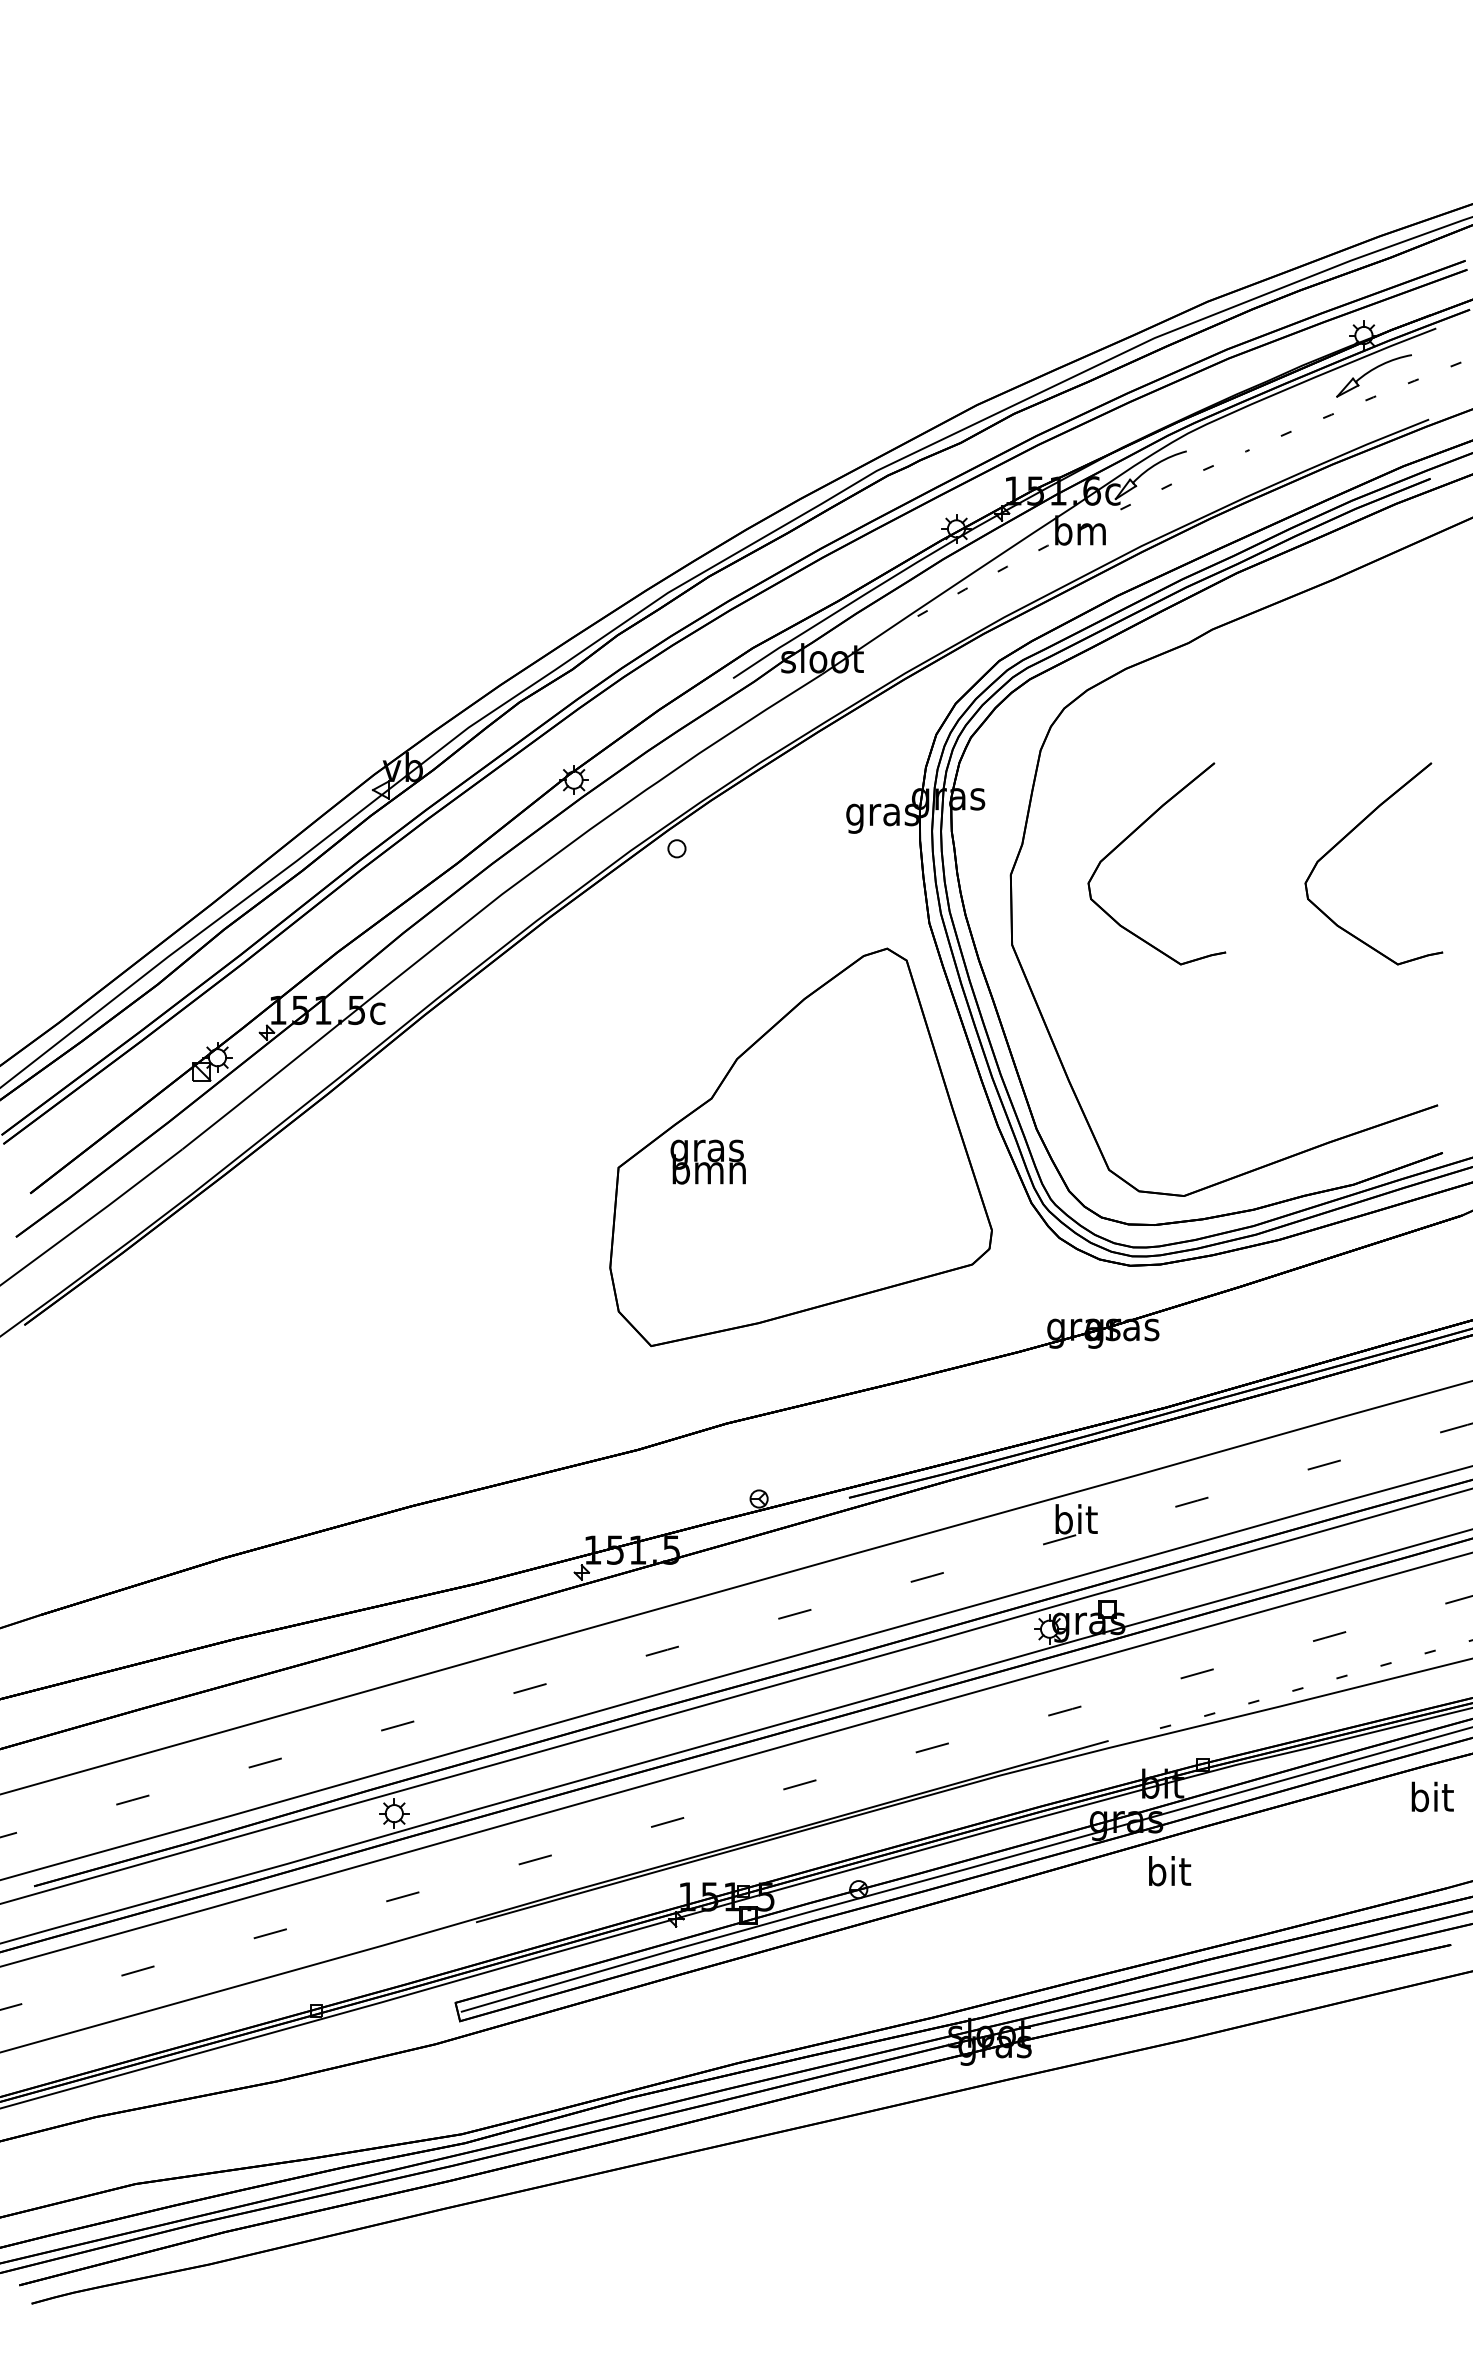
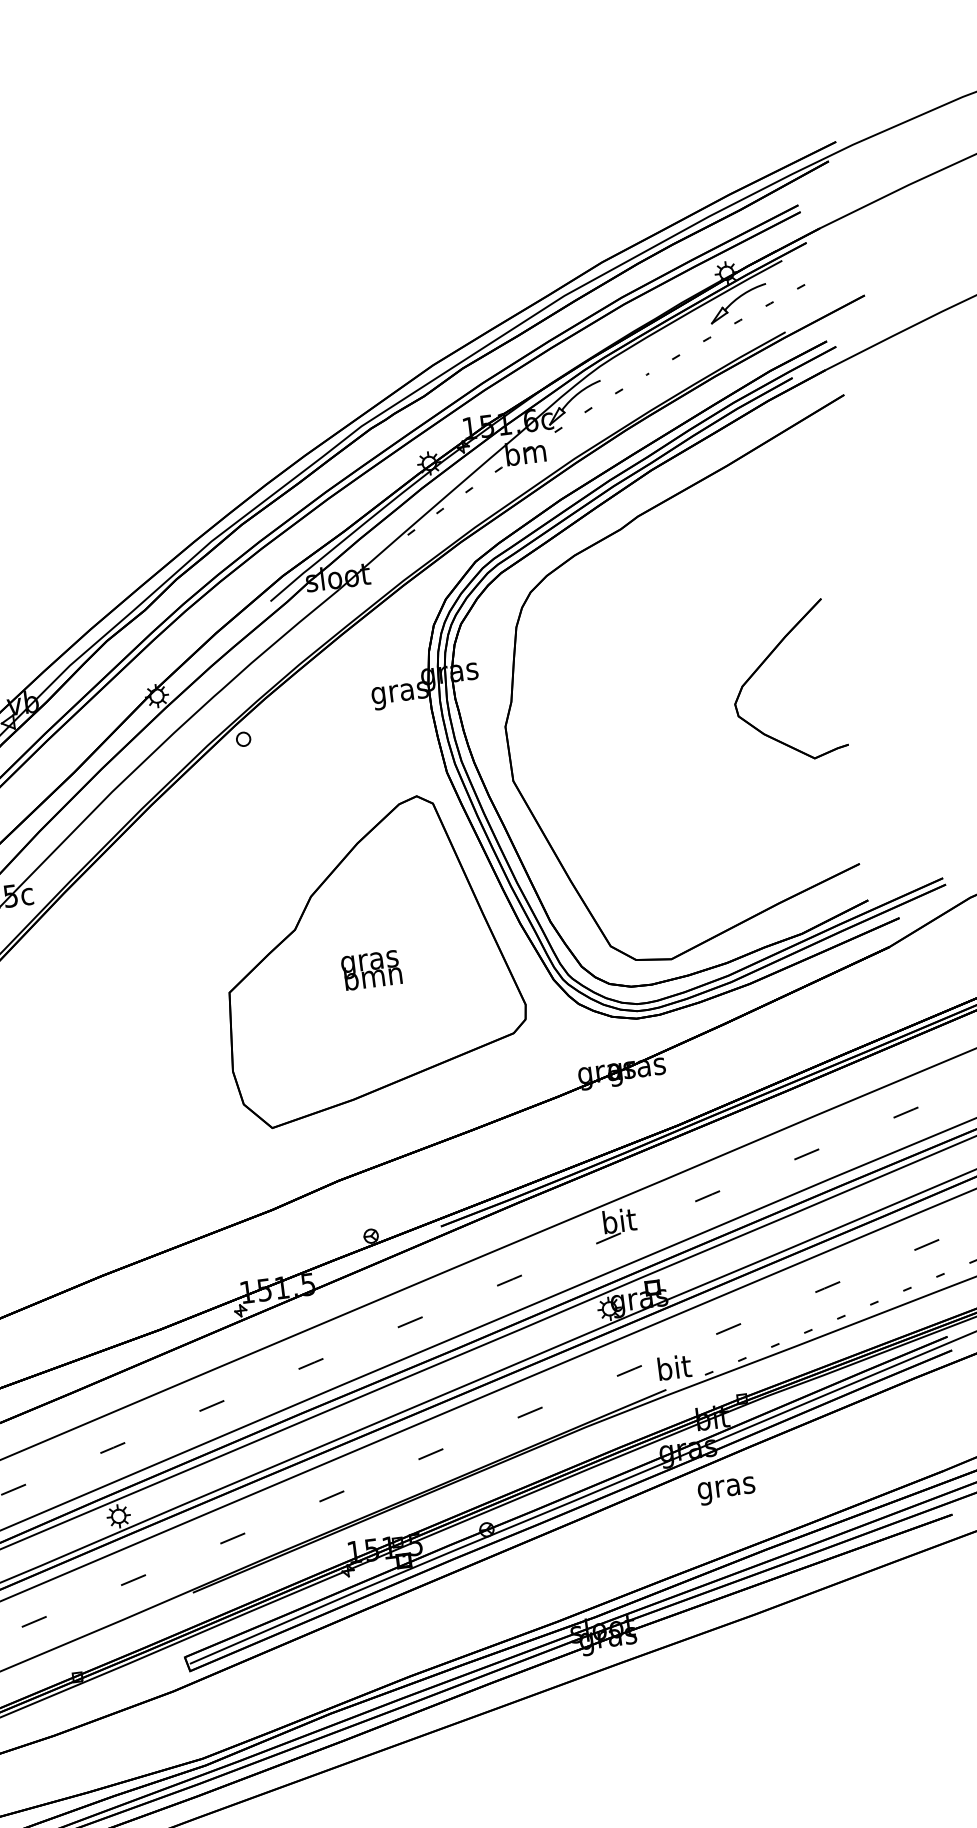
part: (1130, 836) -> (594, 685), removed
text: (707, 1161) -> (371, 969), moved
text: (1432, 1796) -> (674, 1367), moved
text: (1168, 1874) -> (725, 1487), bit -> gras

